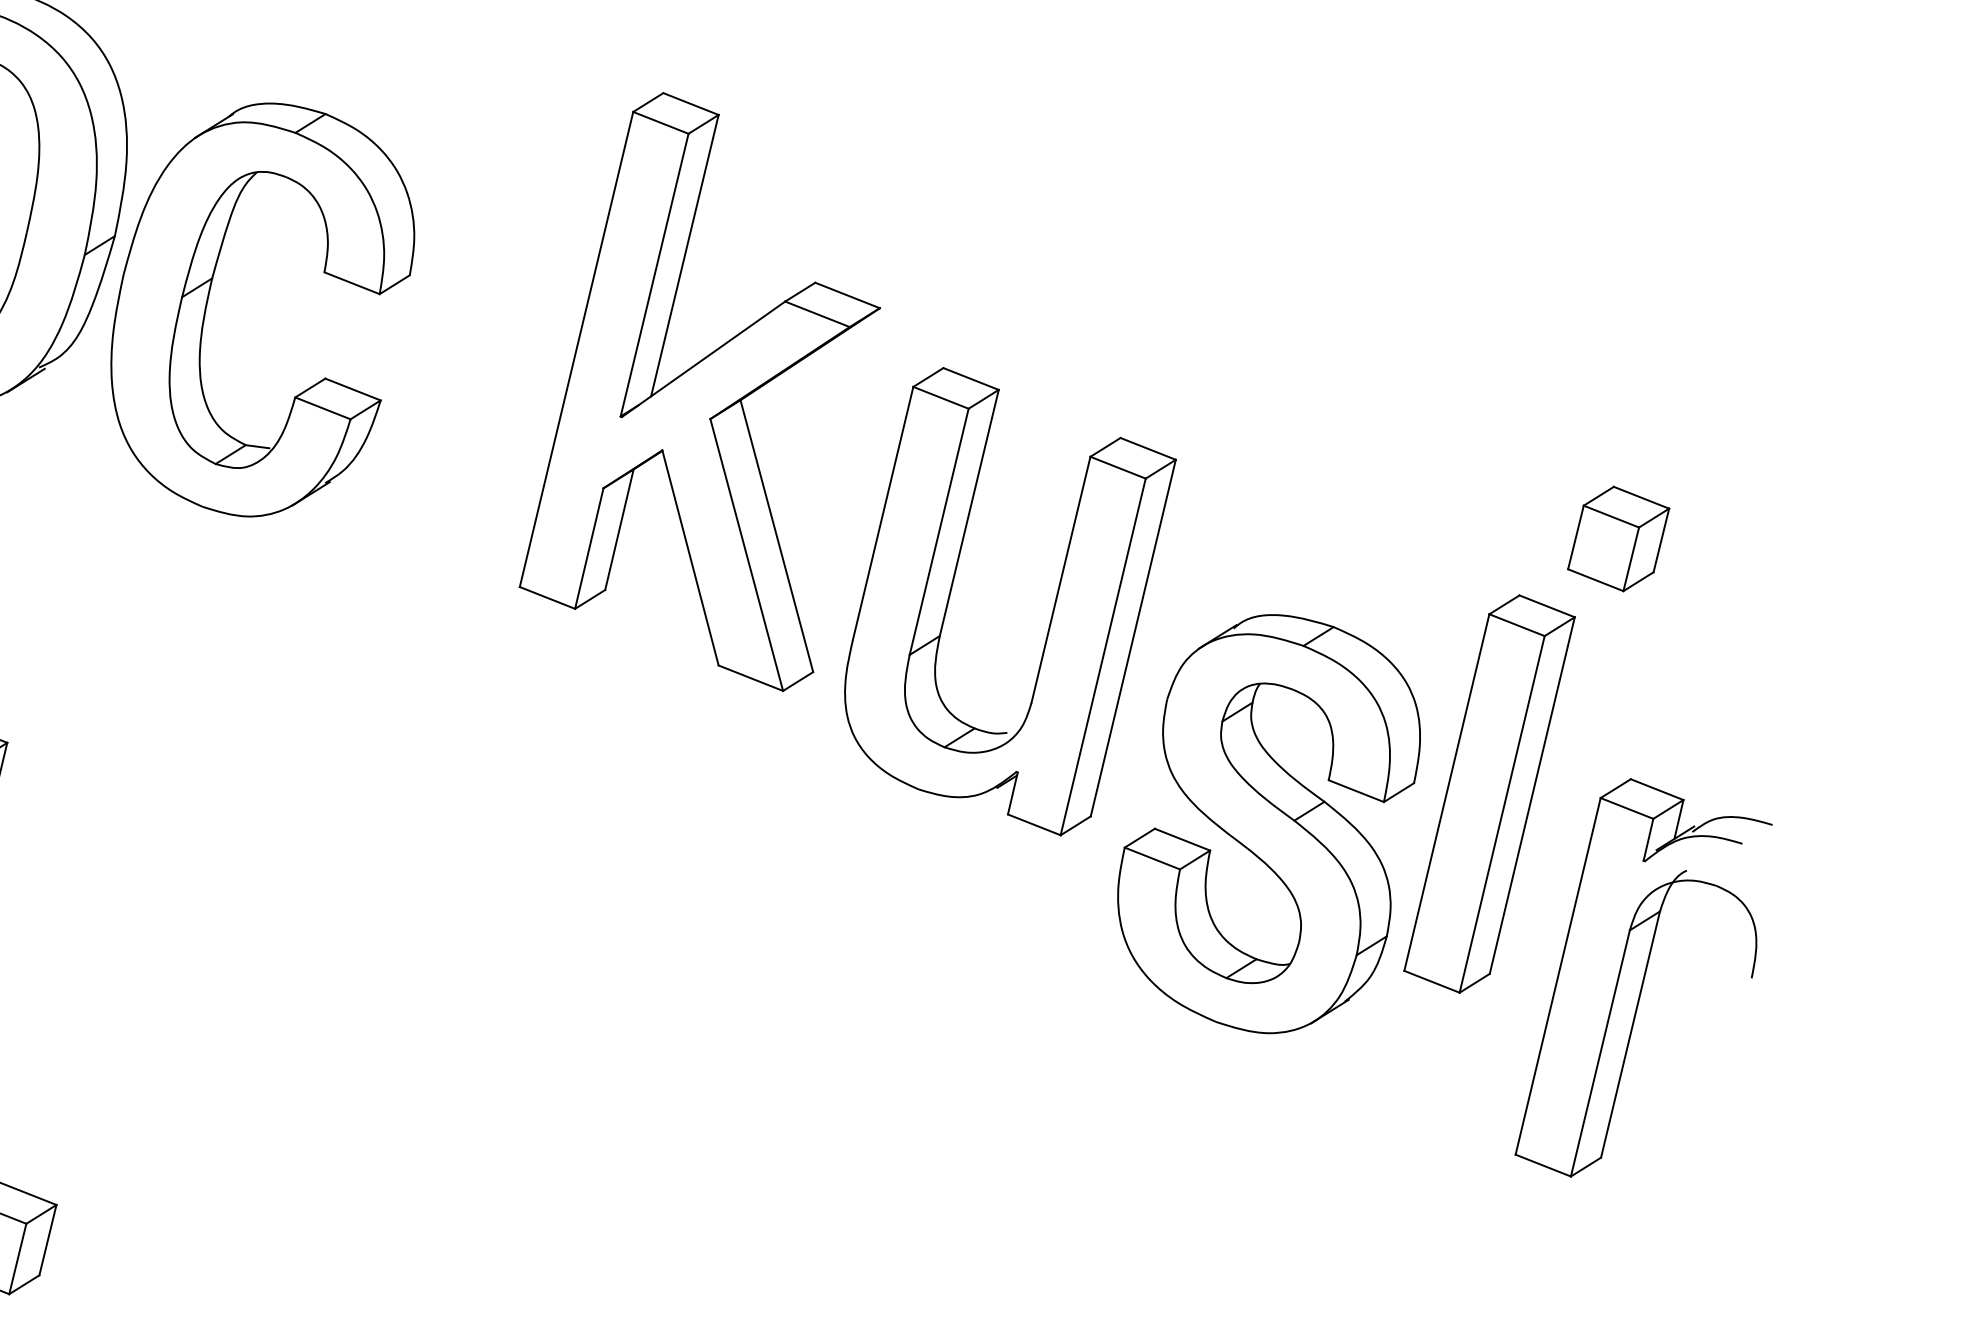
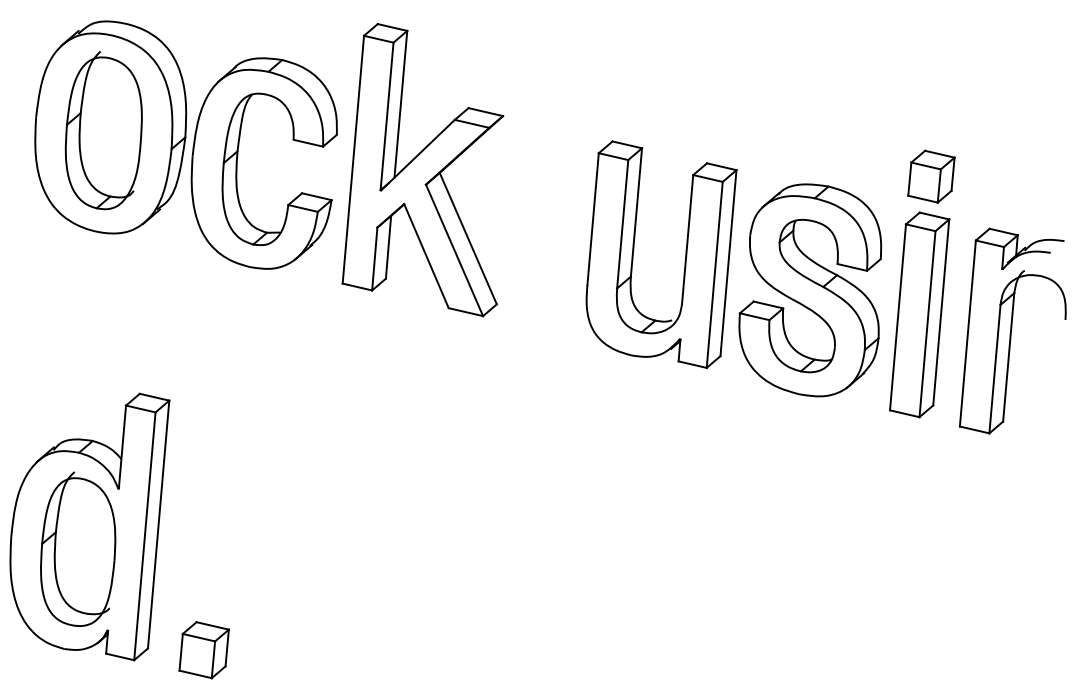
part: (707, 390) -> (422, 170), moved
part: (1618, 538) -> (931, 176), moved
part: (1268, 823) -> (810, 290), moved
part: (1645, 983) -> (1012, 330), moved

